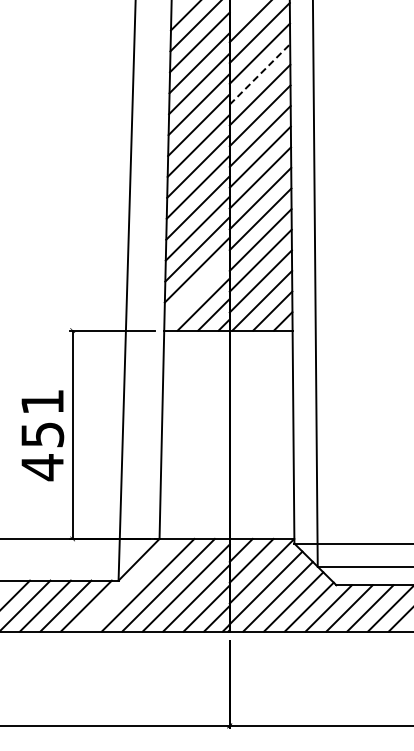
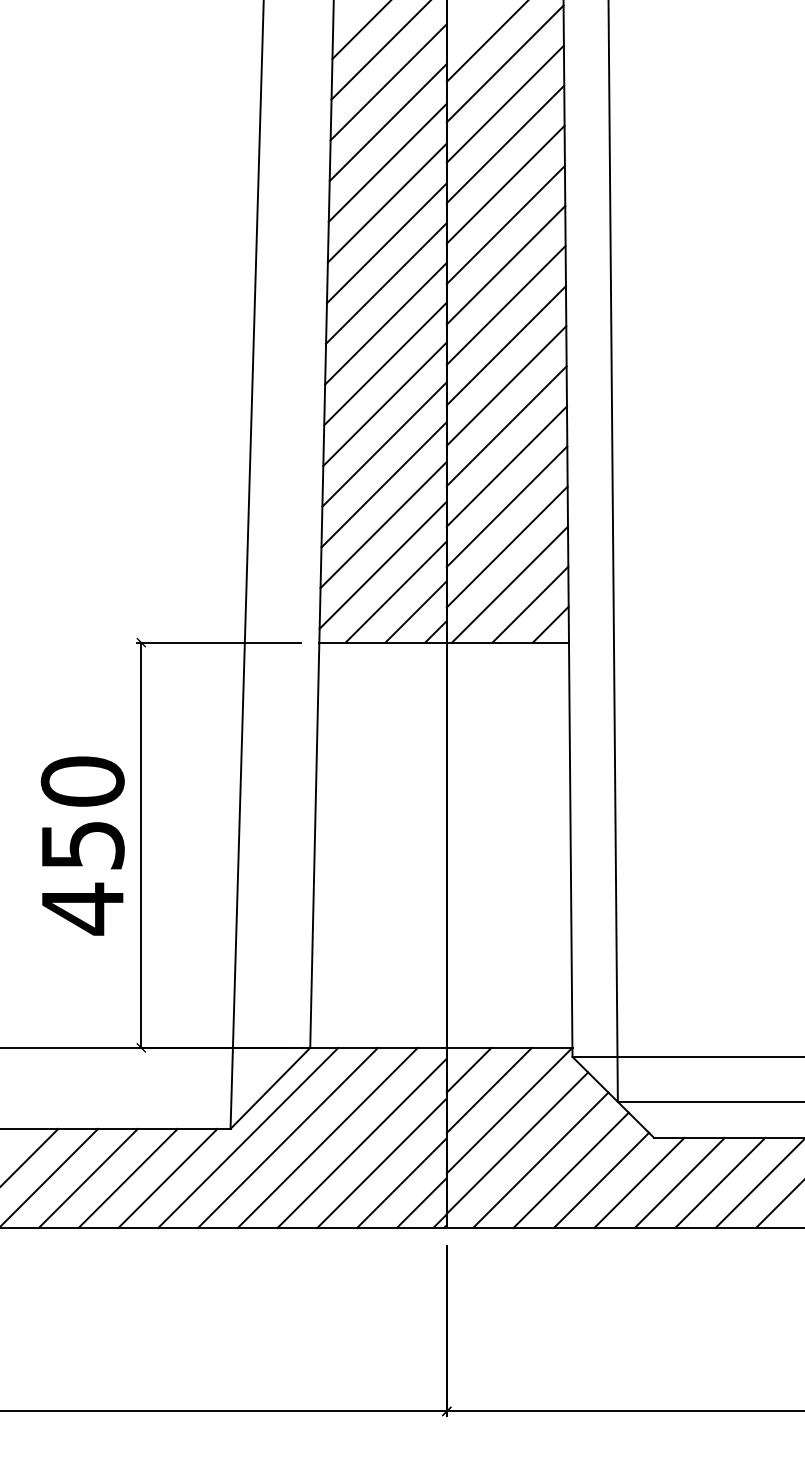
line: (259, 74) -> (504, 144), dashed -> solid
line: (196, 290) -> (382, 564), added
text: (42, 401) -> (82, 780), 451 -> 450
line: (127, 584) -> (247, 1136), added

